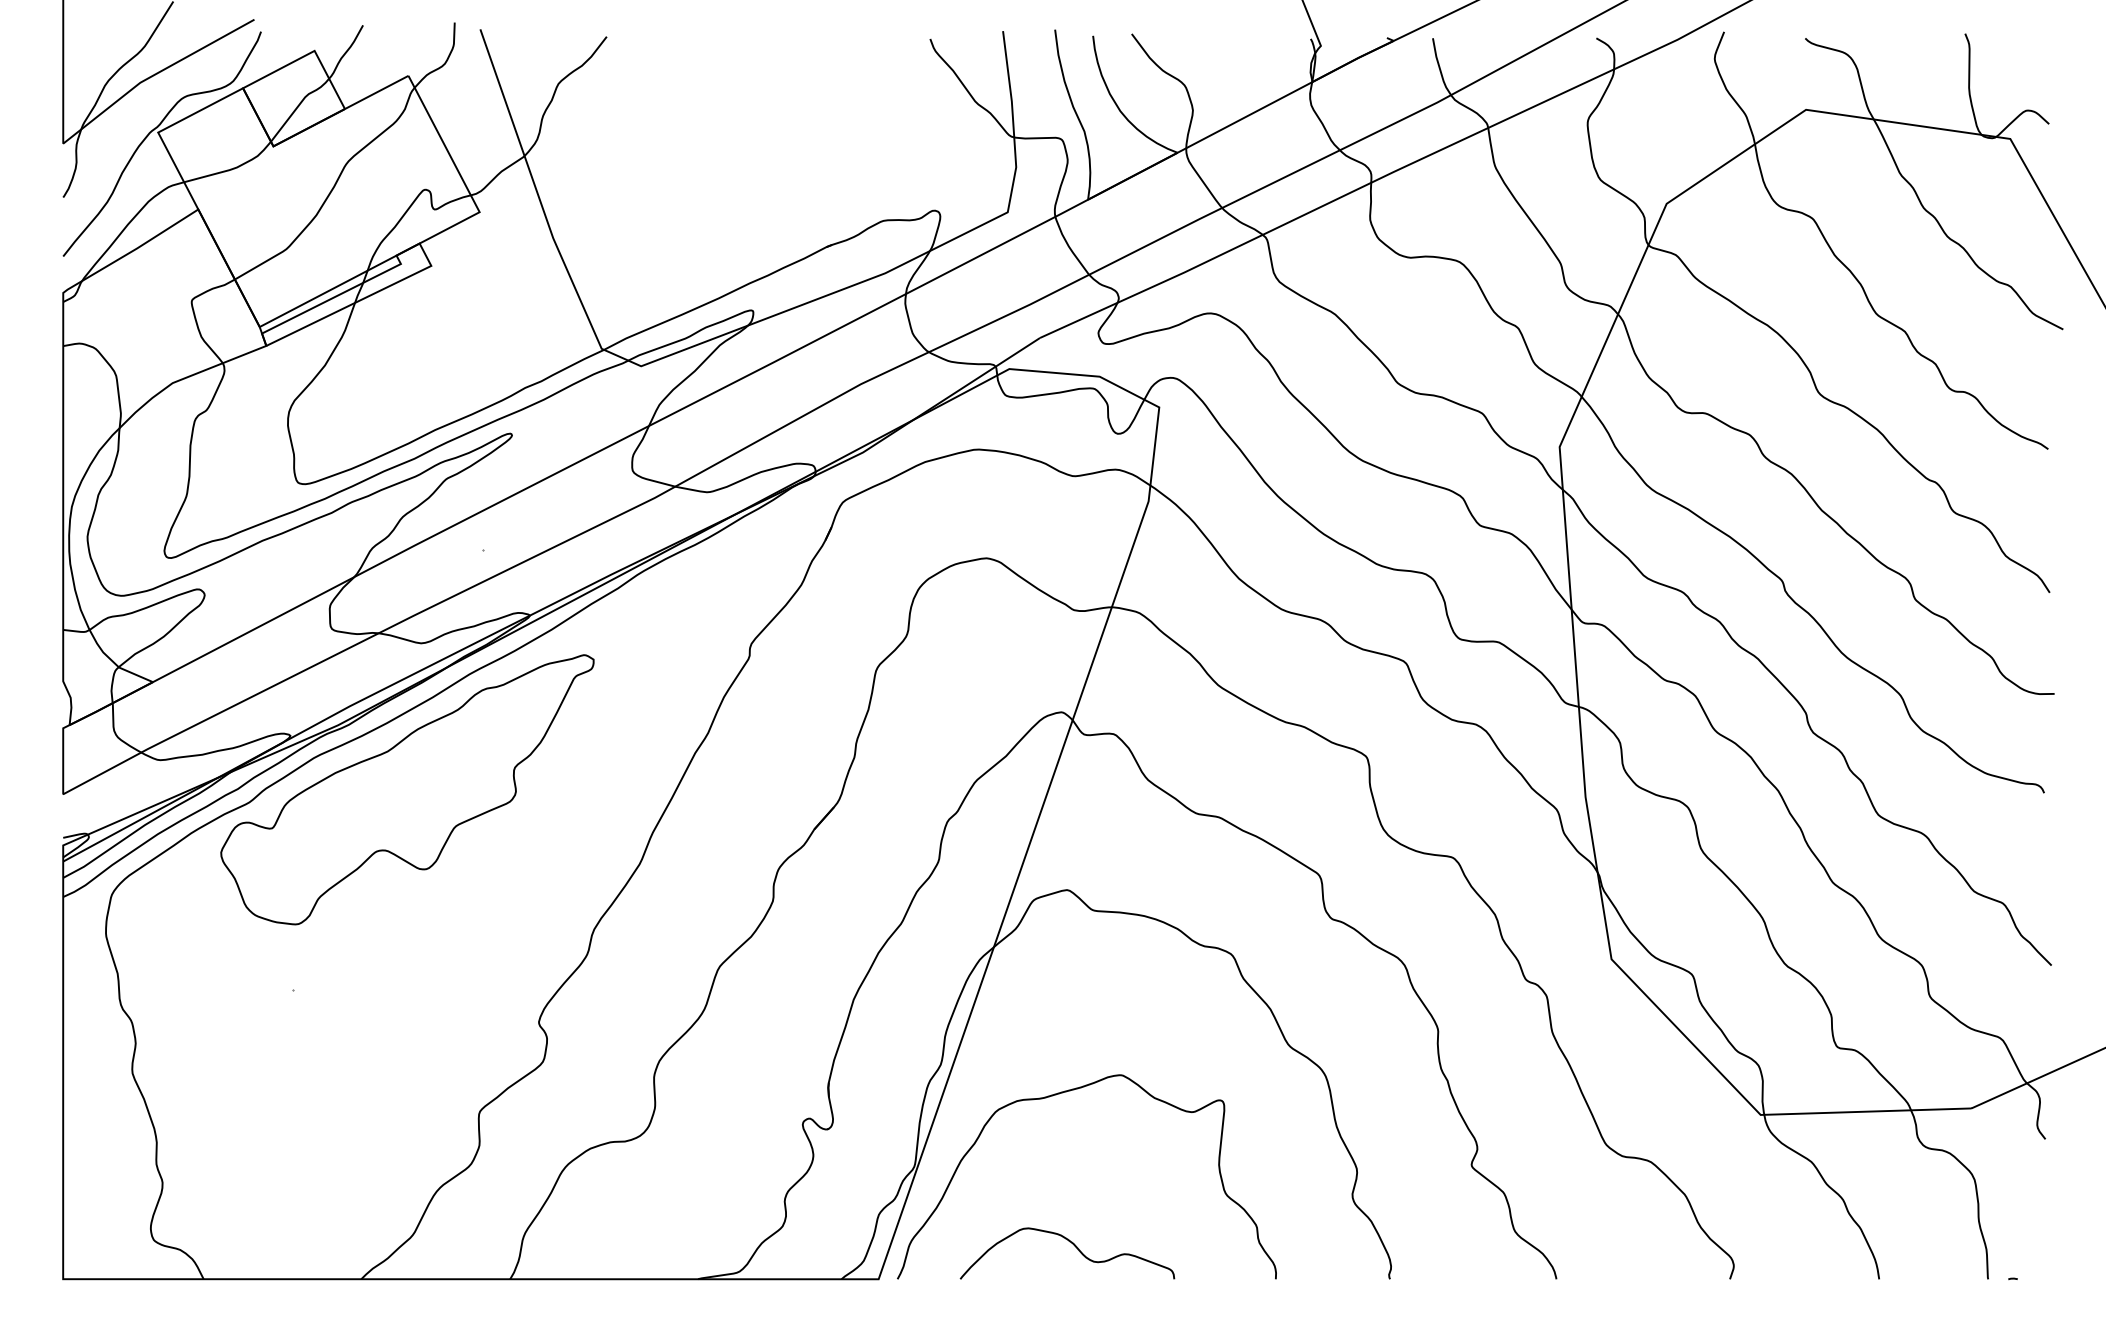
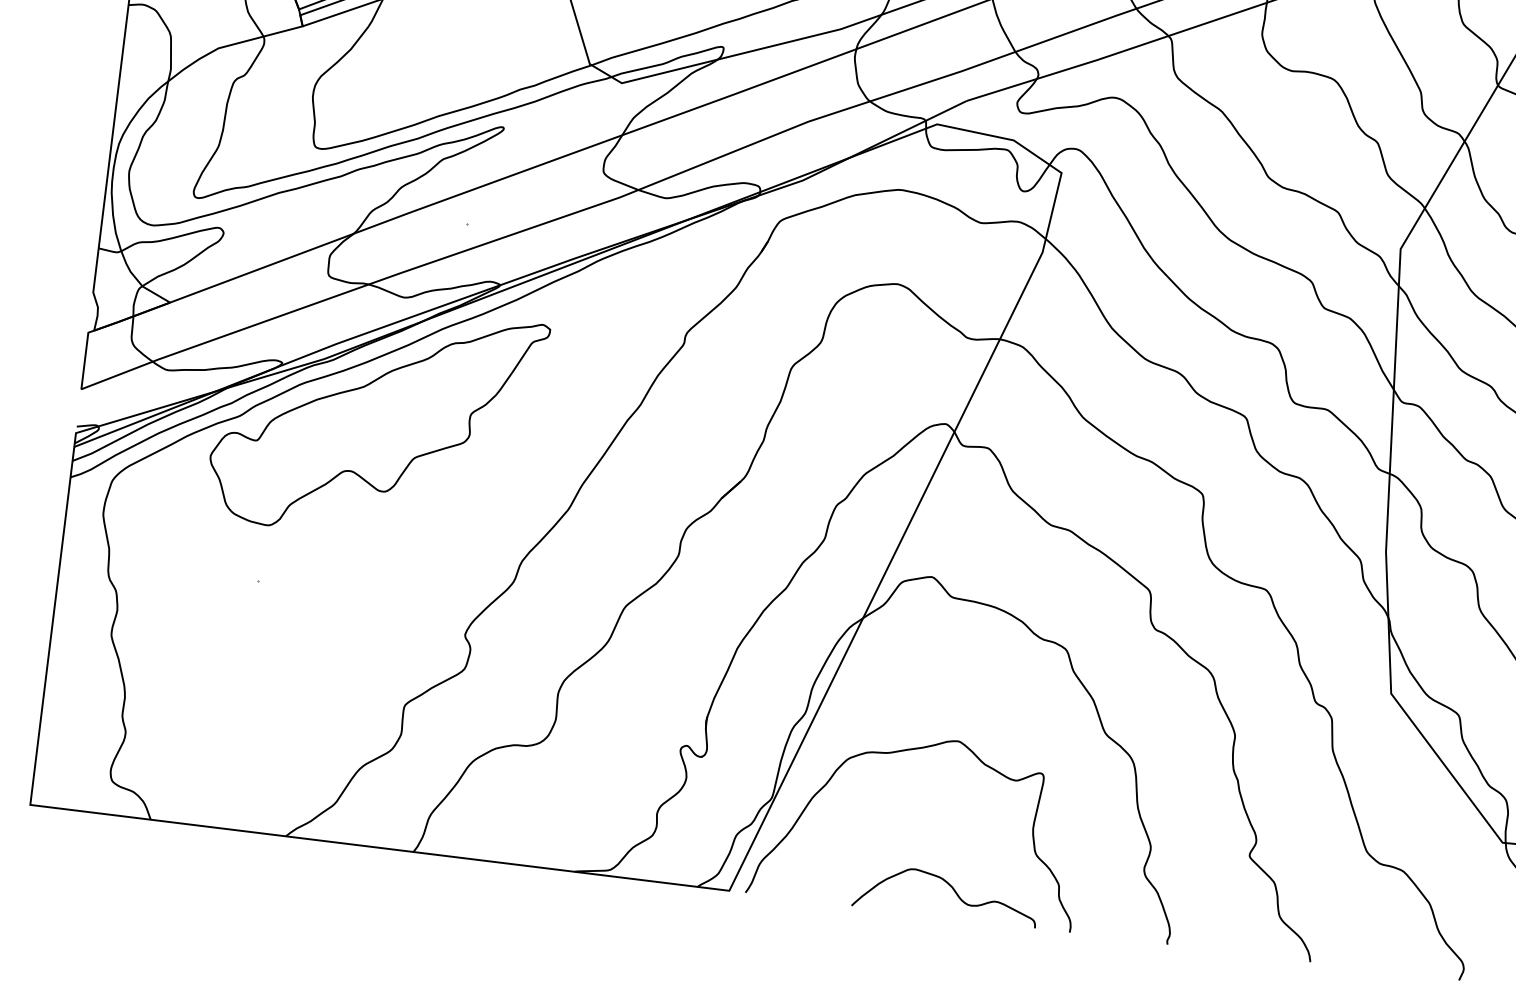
curve: (1074, 1246) -> (952, 889), moved

